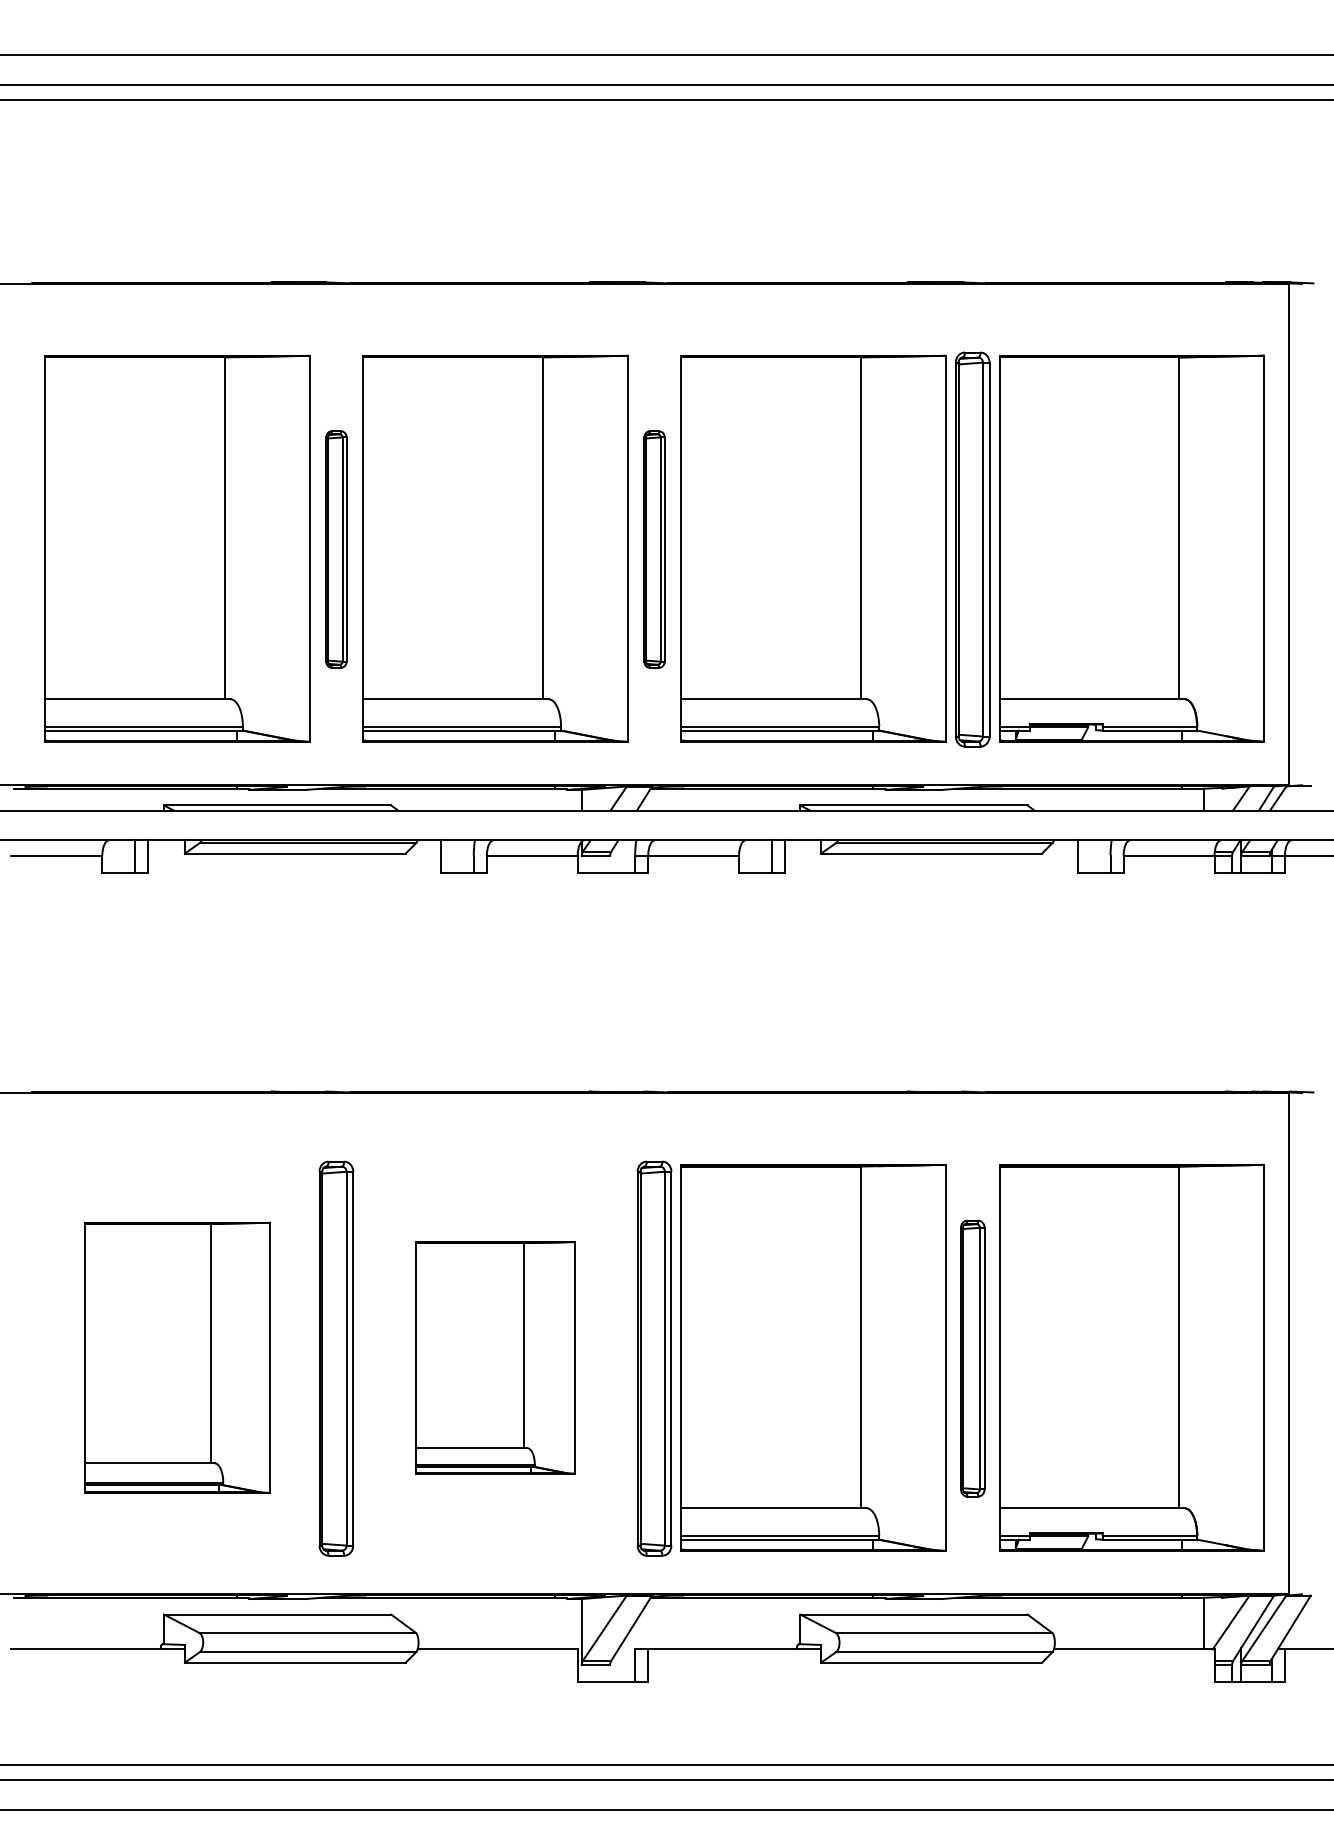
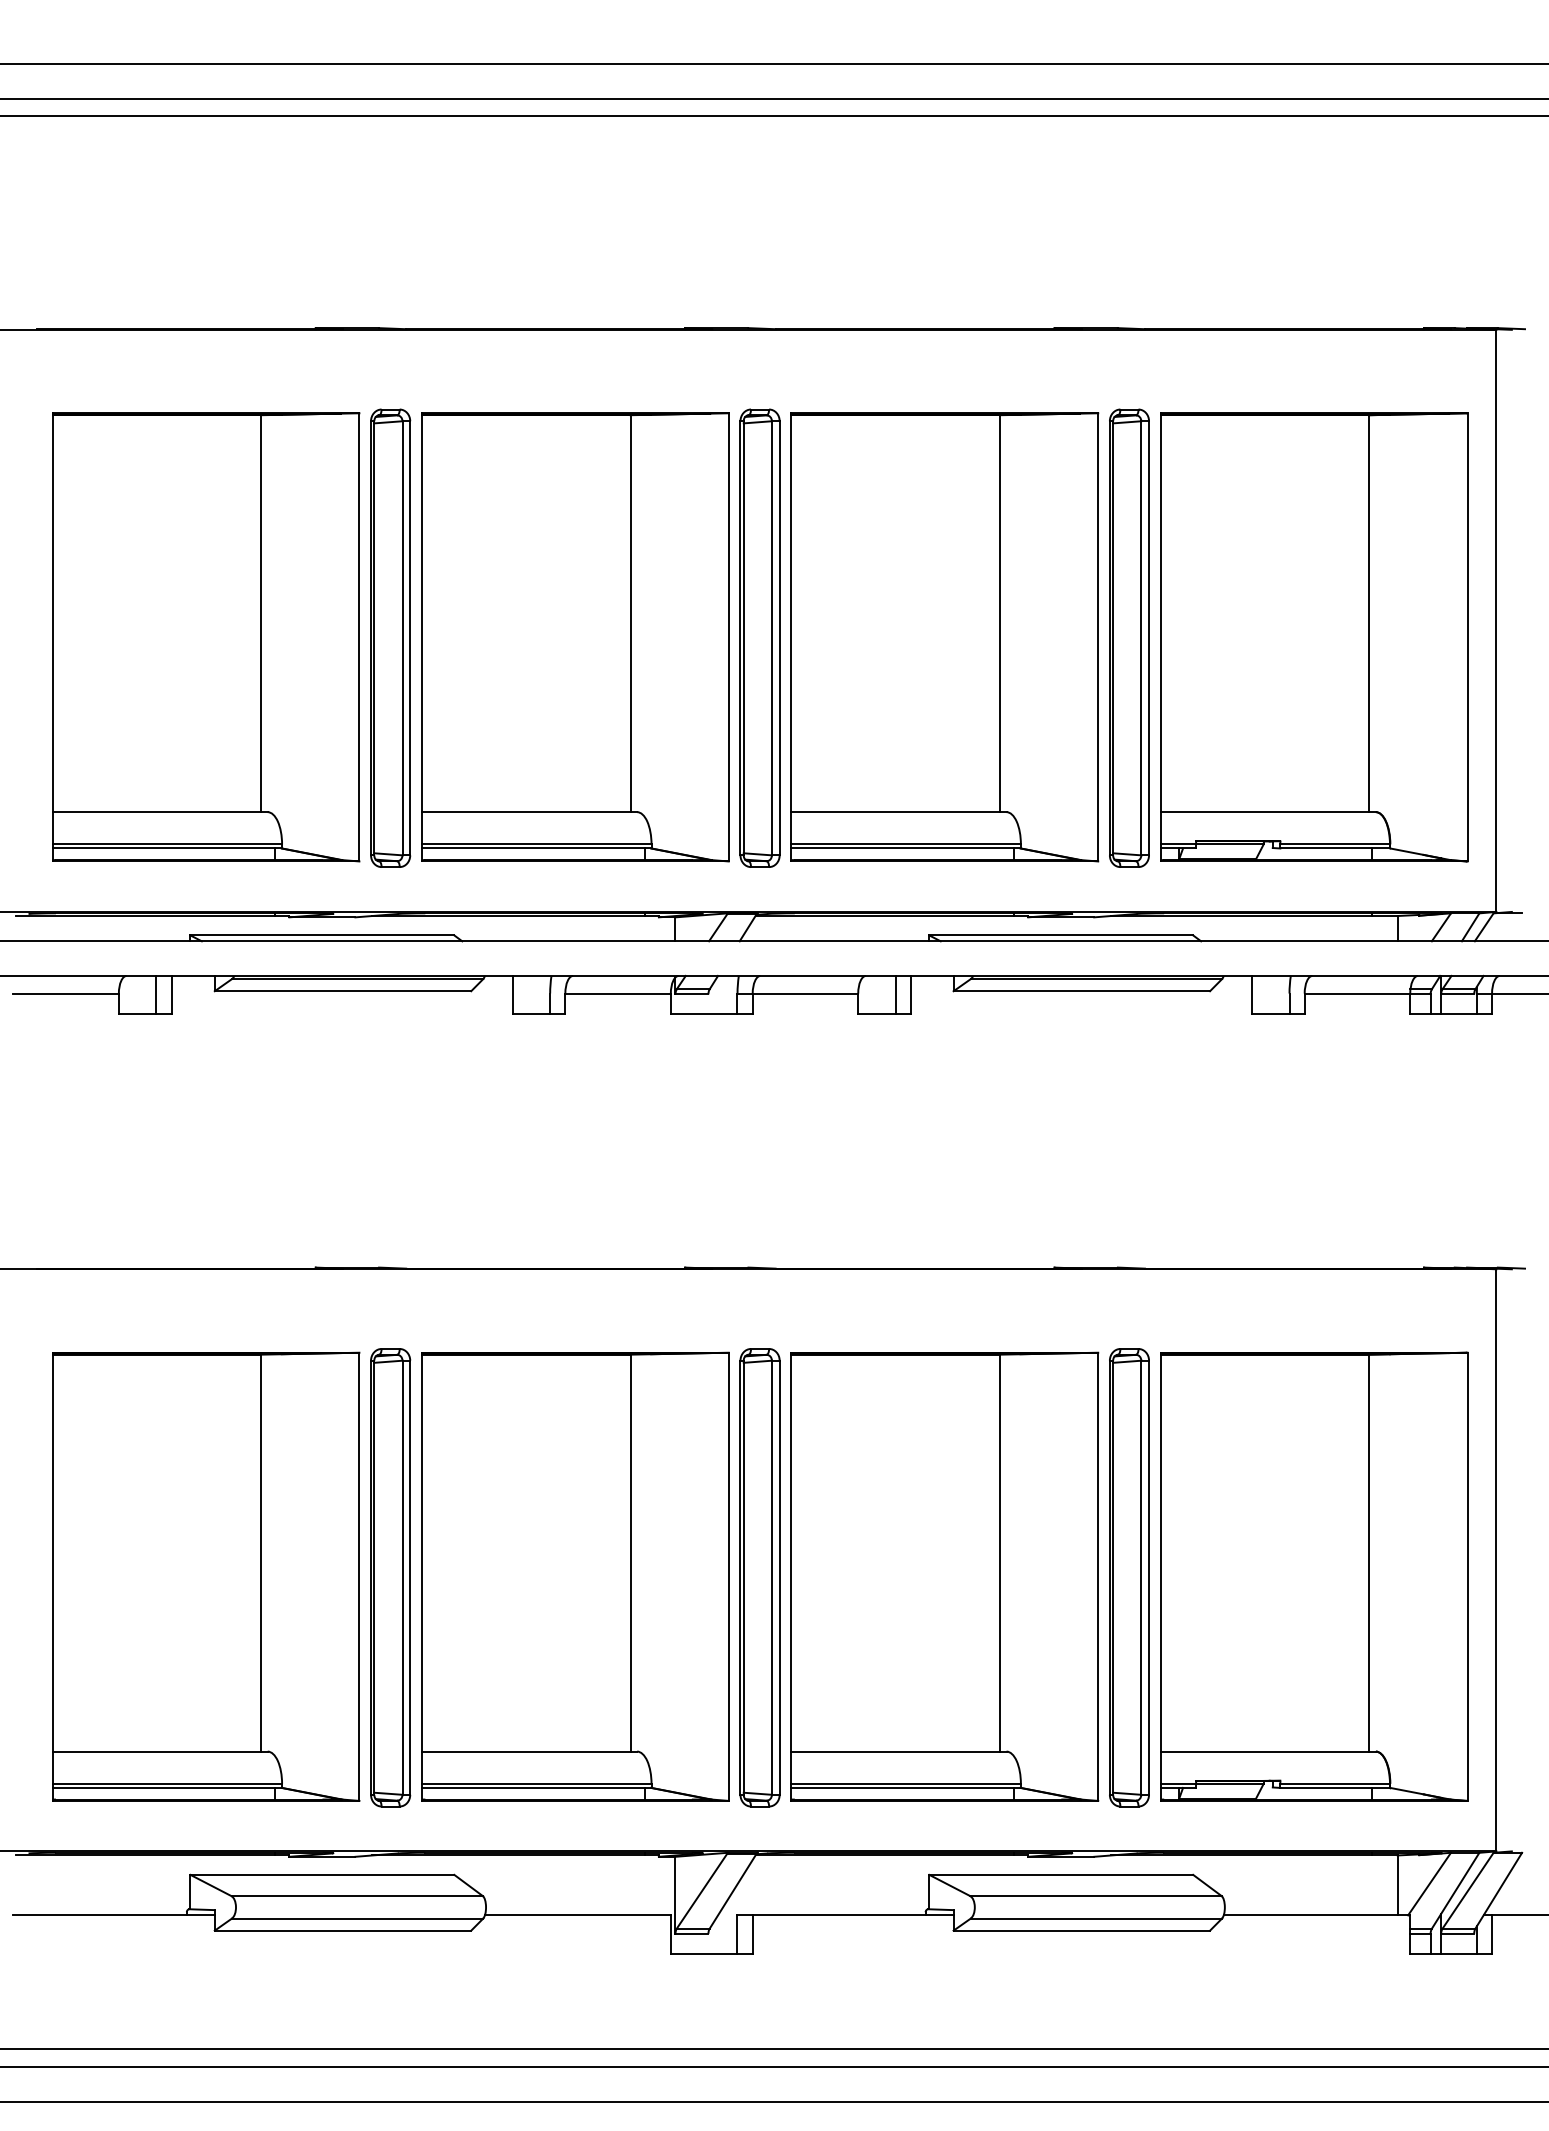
part: (336, 549) -> (390, 638), size x1.67
part: (654, 549) -> (759, 638), size x1.67
part: (177, 1357) -> (206, 1576), size x1.43
part: (495, 1357) -> (575, 1576), size x1.67
part: (972, 1358) -> (1129, 1577), size x1.43

